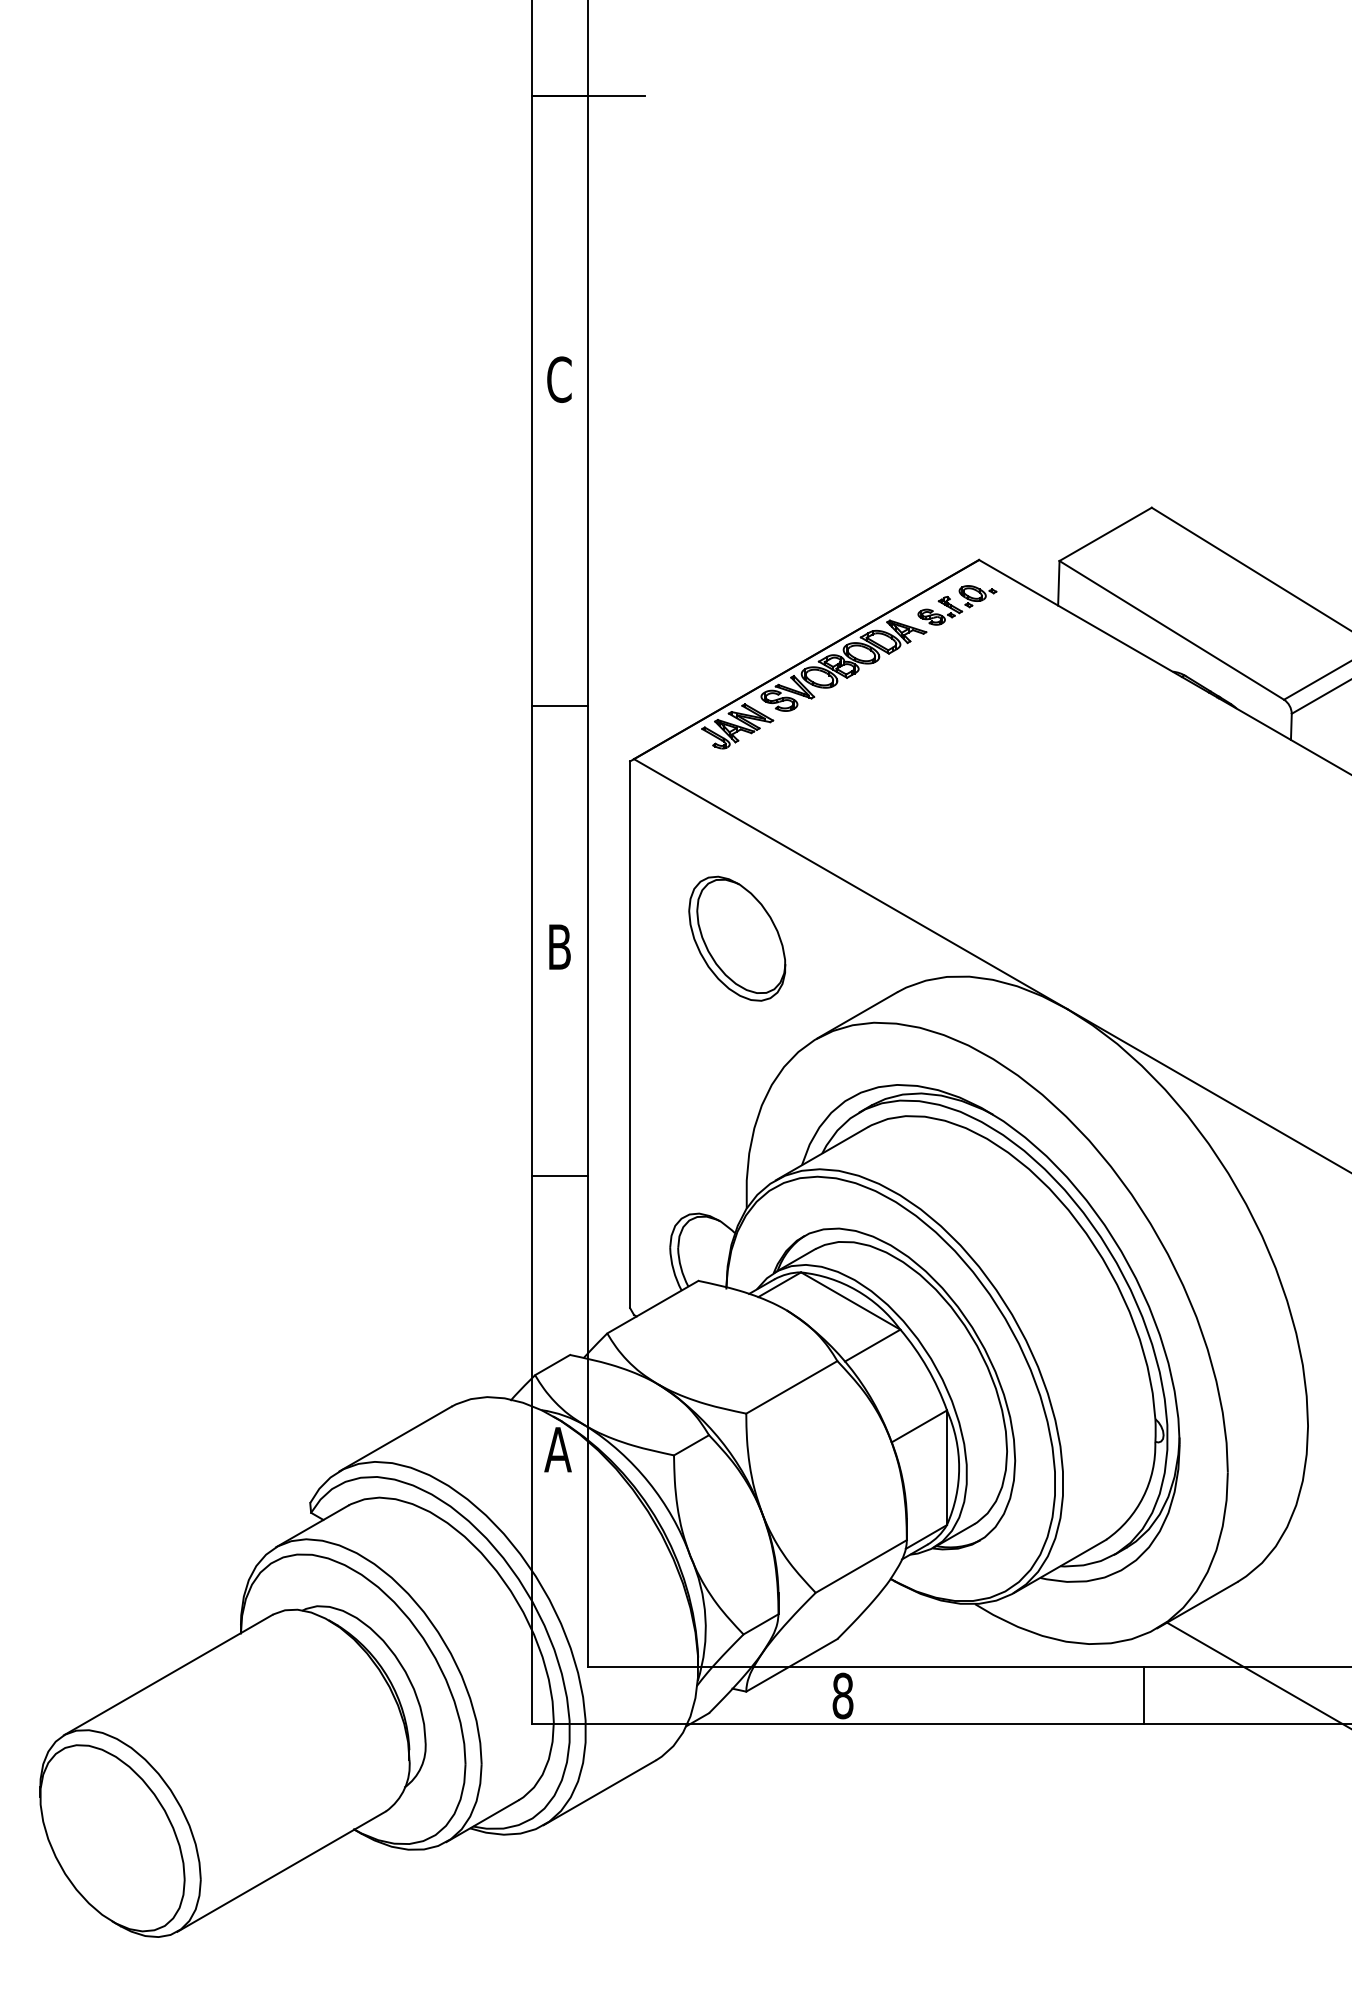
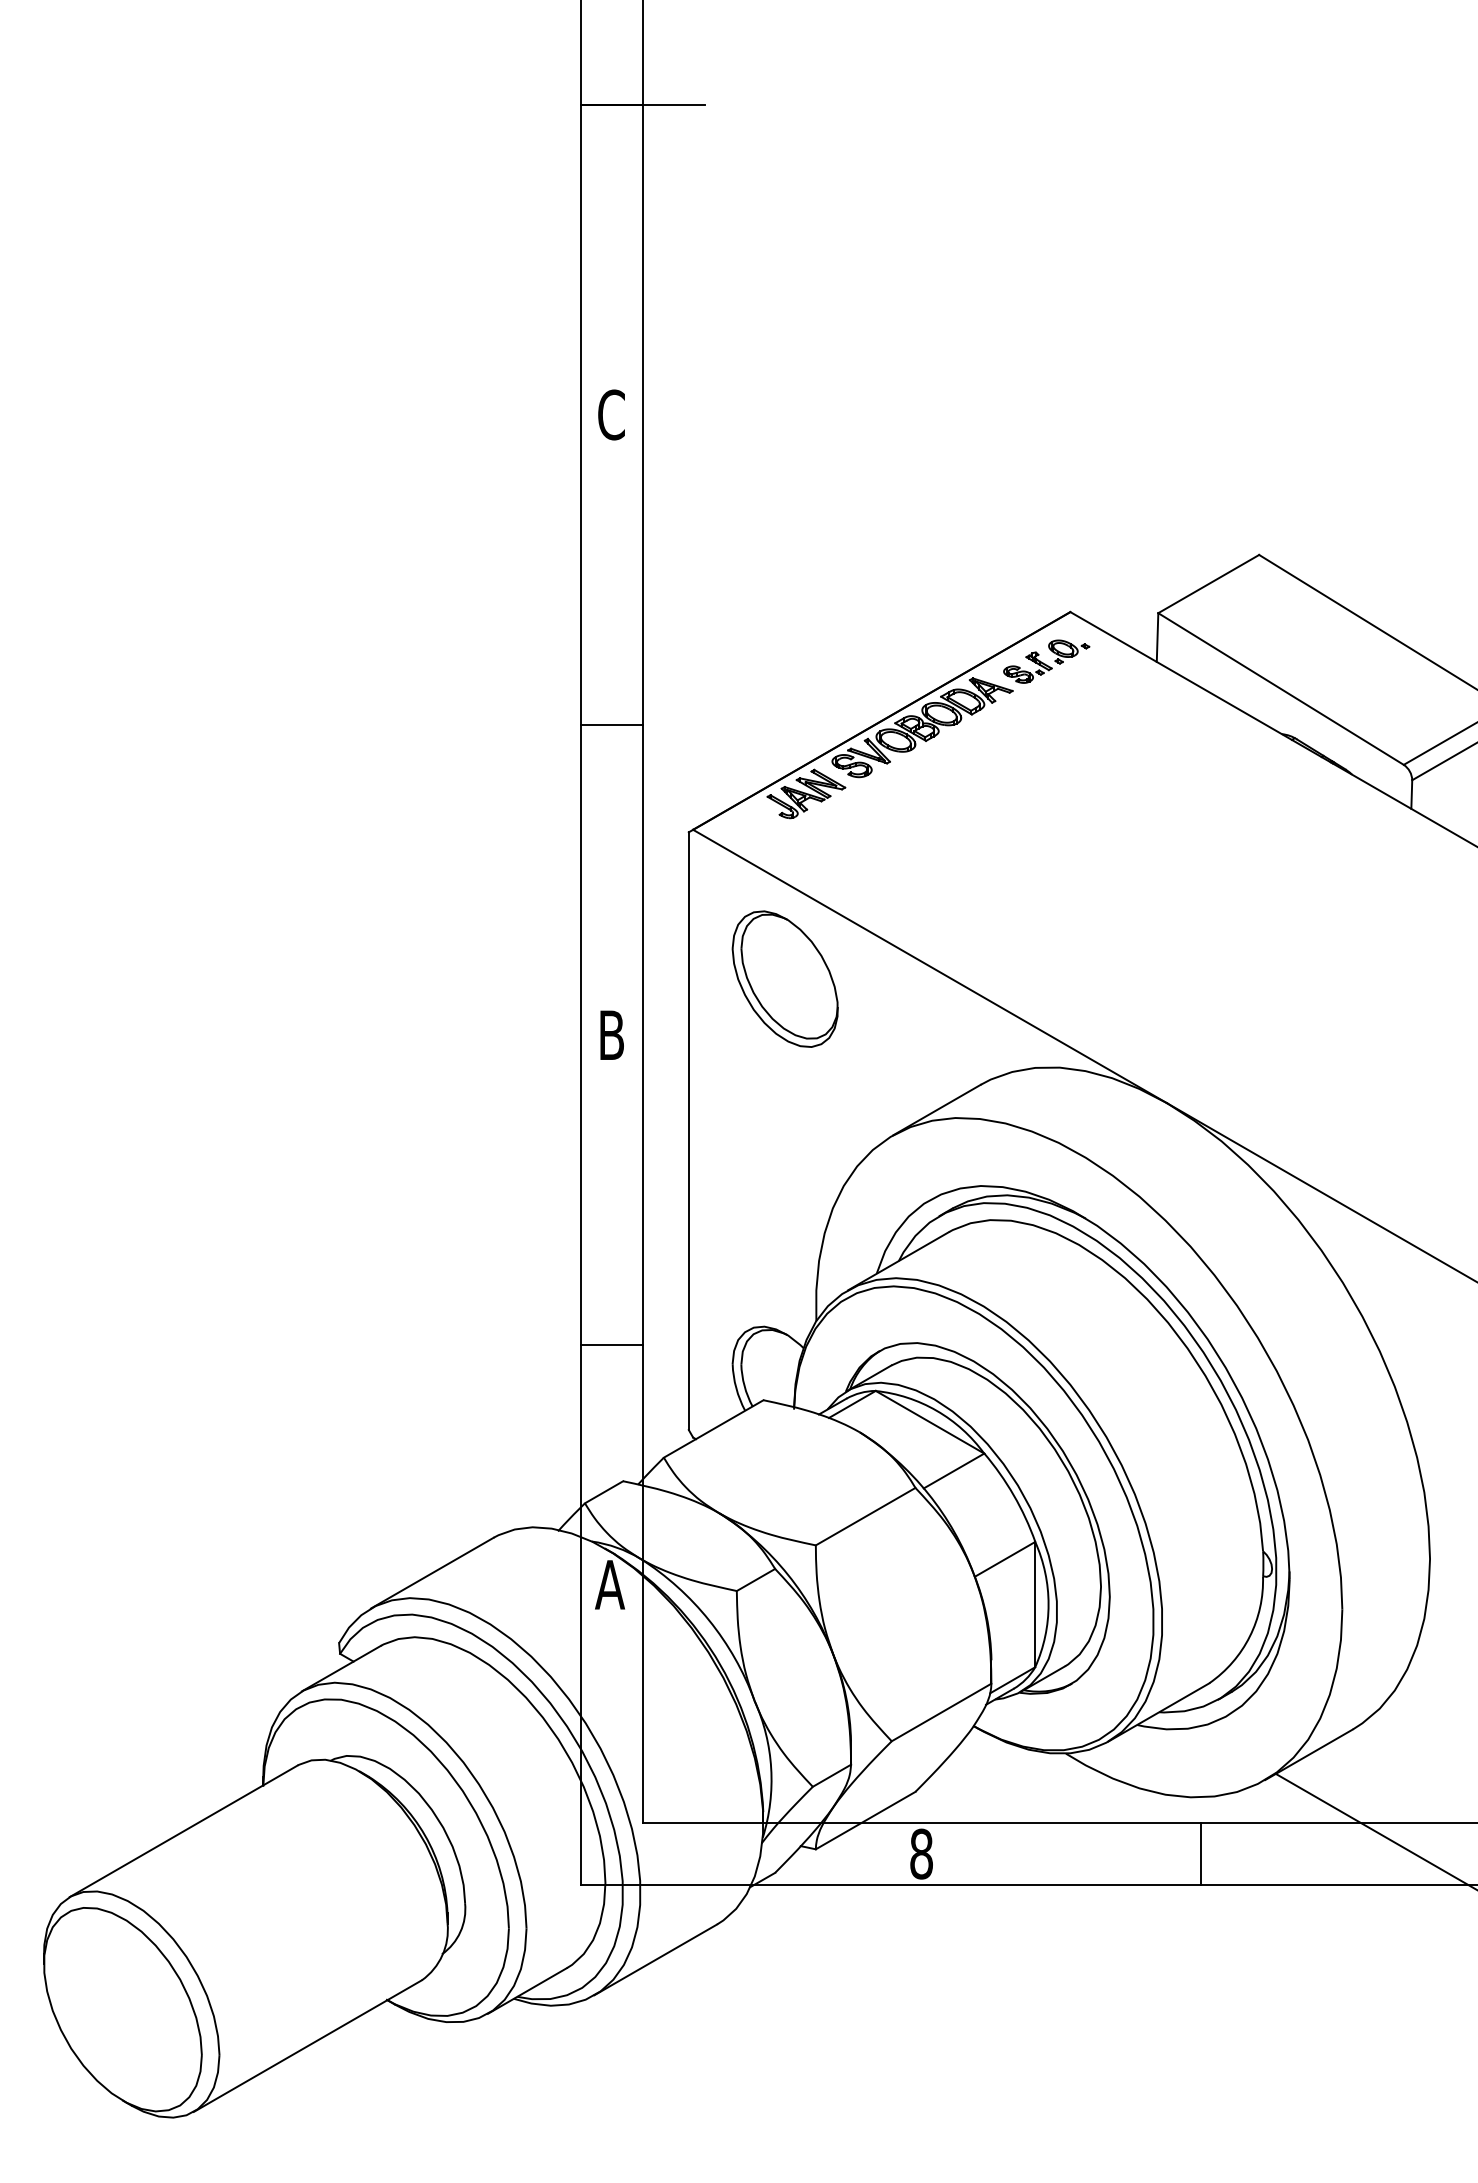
line: (559, 706) -> (611, 725), moved
part: (737, 938) -> (785, 978), moved
line: (559, 1175) -> (611, 1345), moved
line: (1143, 1695) -> (1200, 1853), moved

